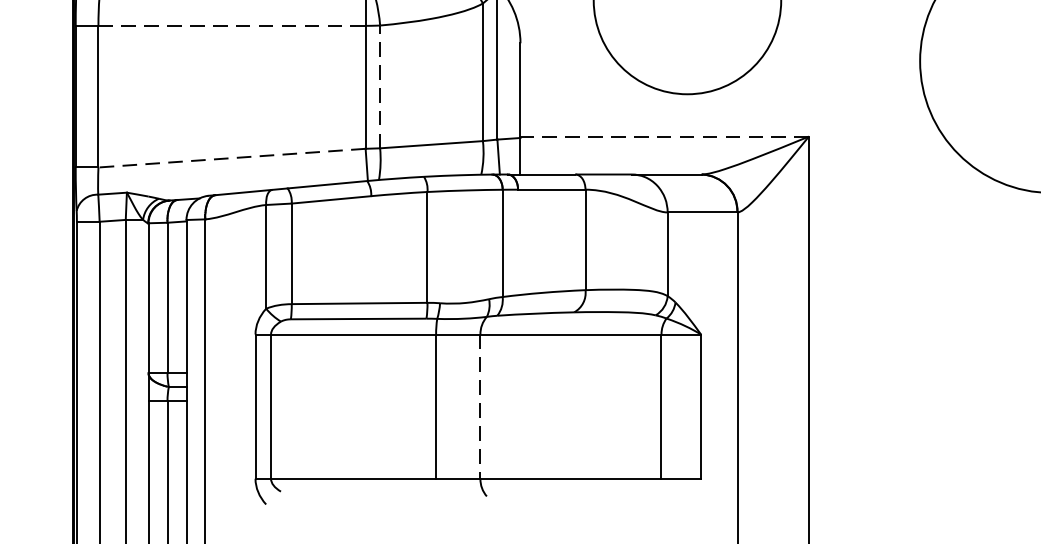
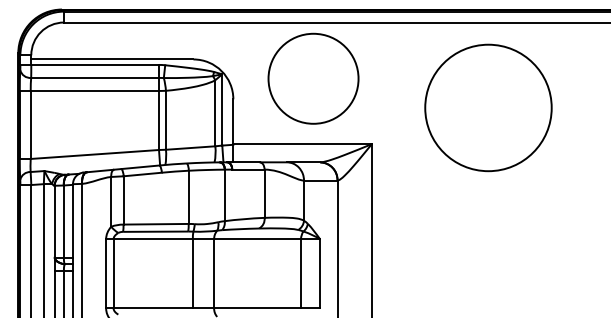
line: (233, 24) -> (95, 90), dashed -> solid
line: (379, 85) -> (165, 119), dashed -> solid
line: (664, 137) -> (302, 144), dashed -> solid
line: (231, 158) -> (94, 154), dashed -> solid
line: (481, 406) -> (214, 273), dashed -> solid

